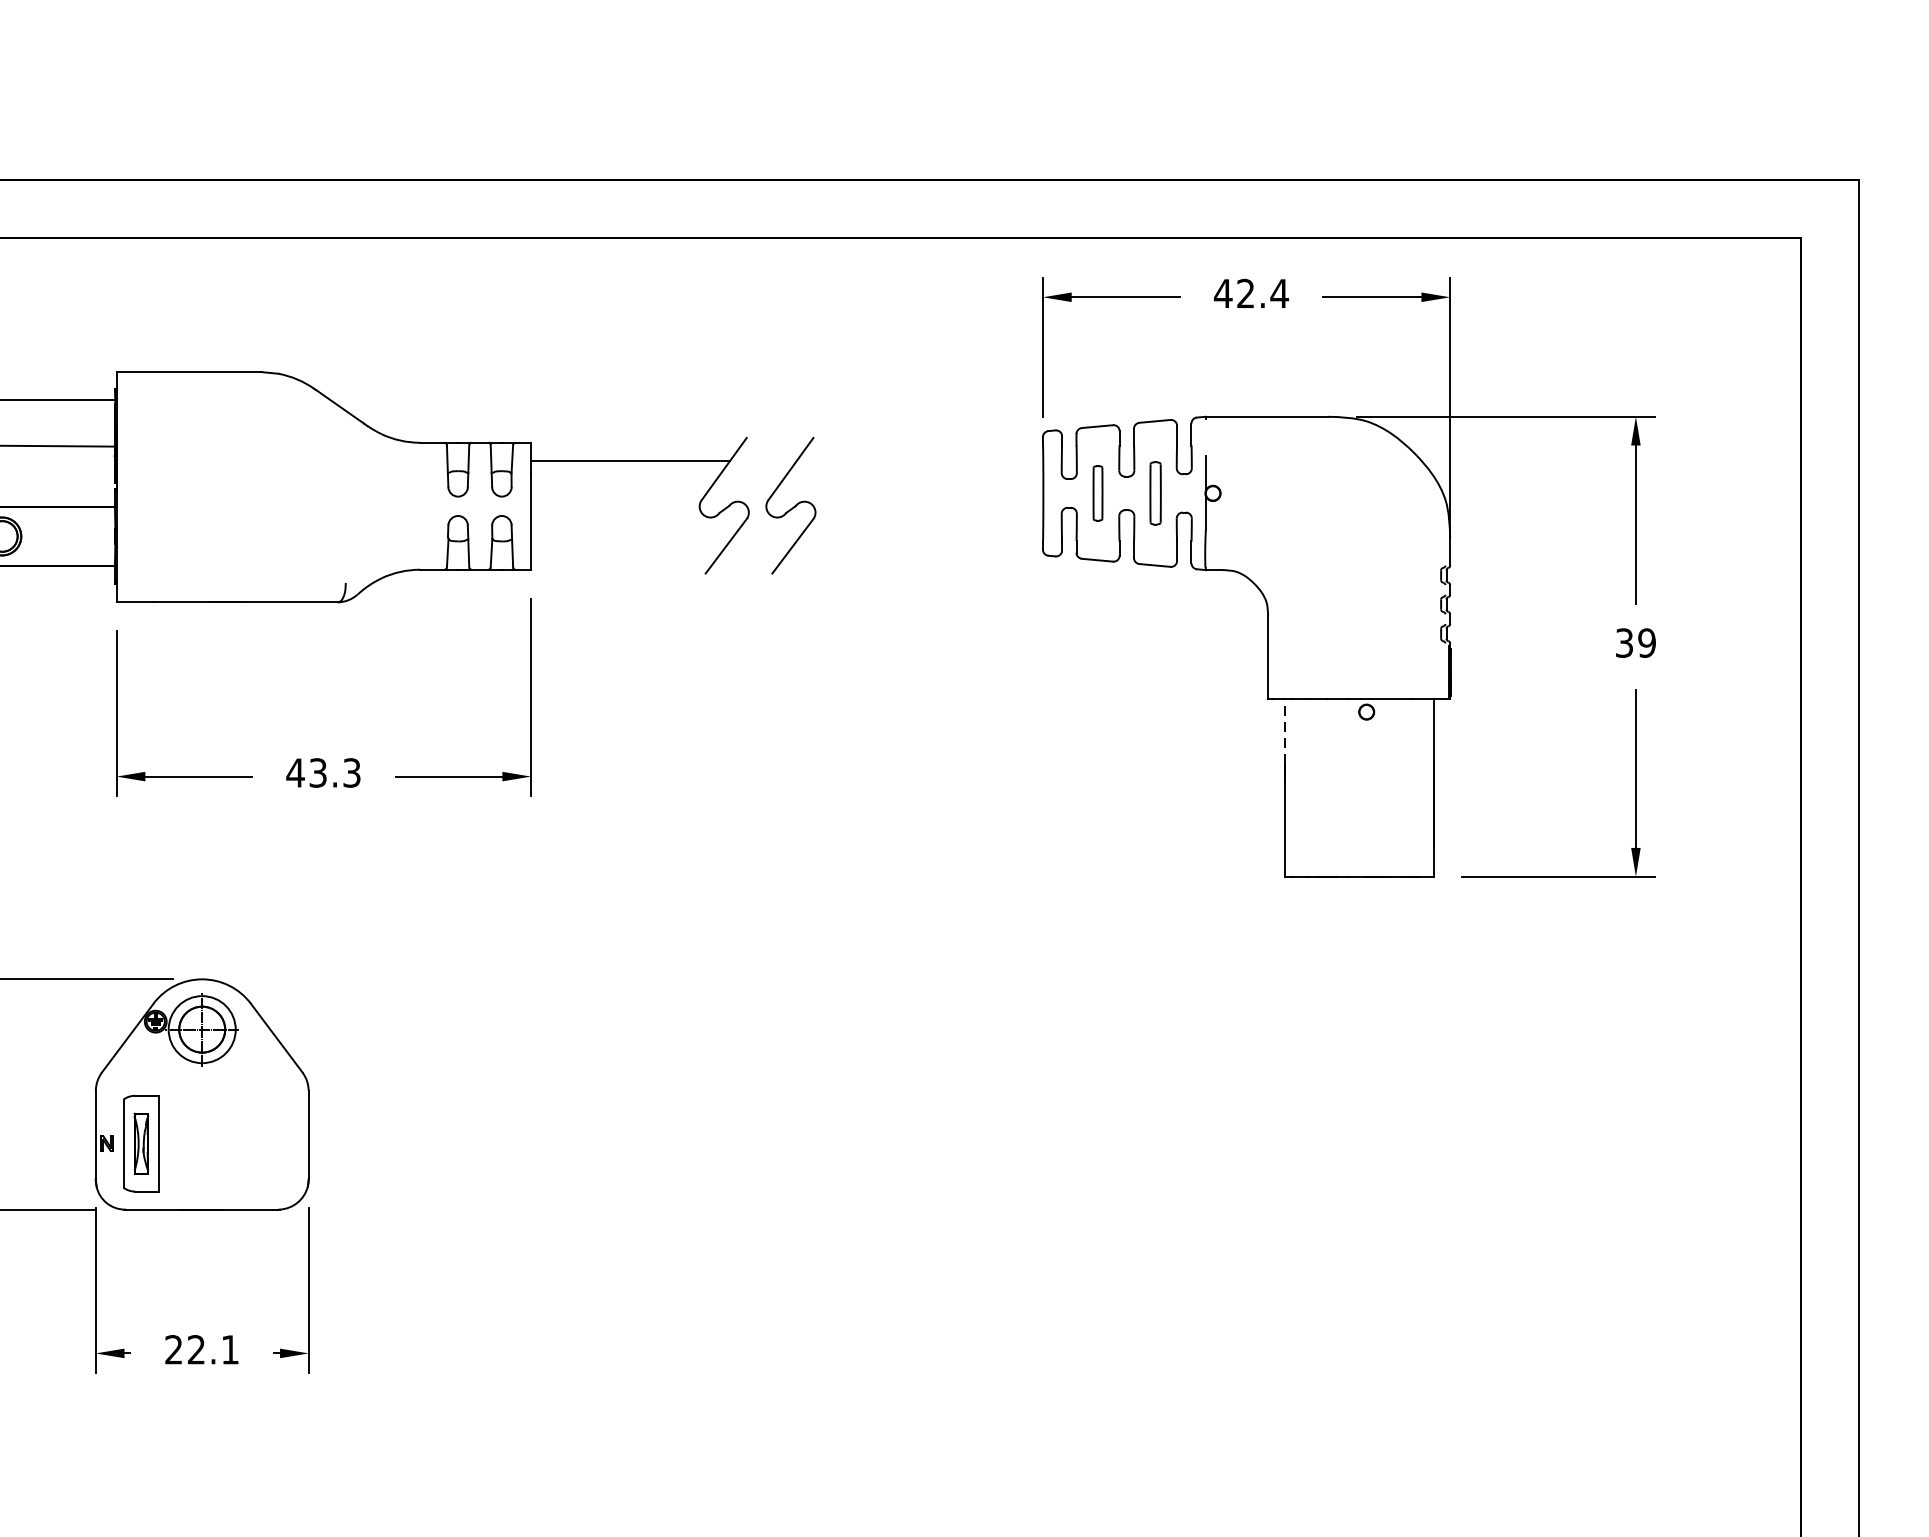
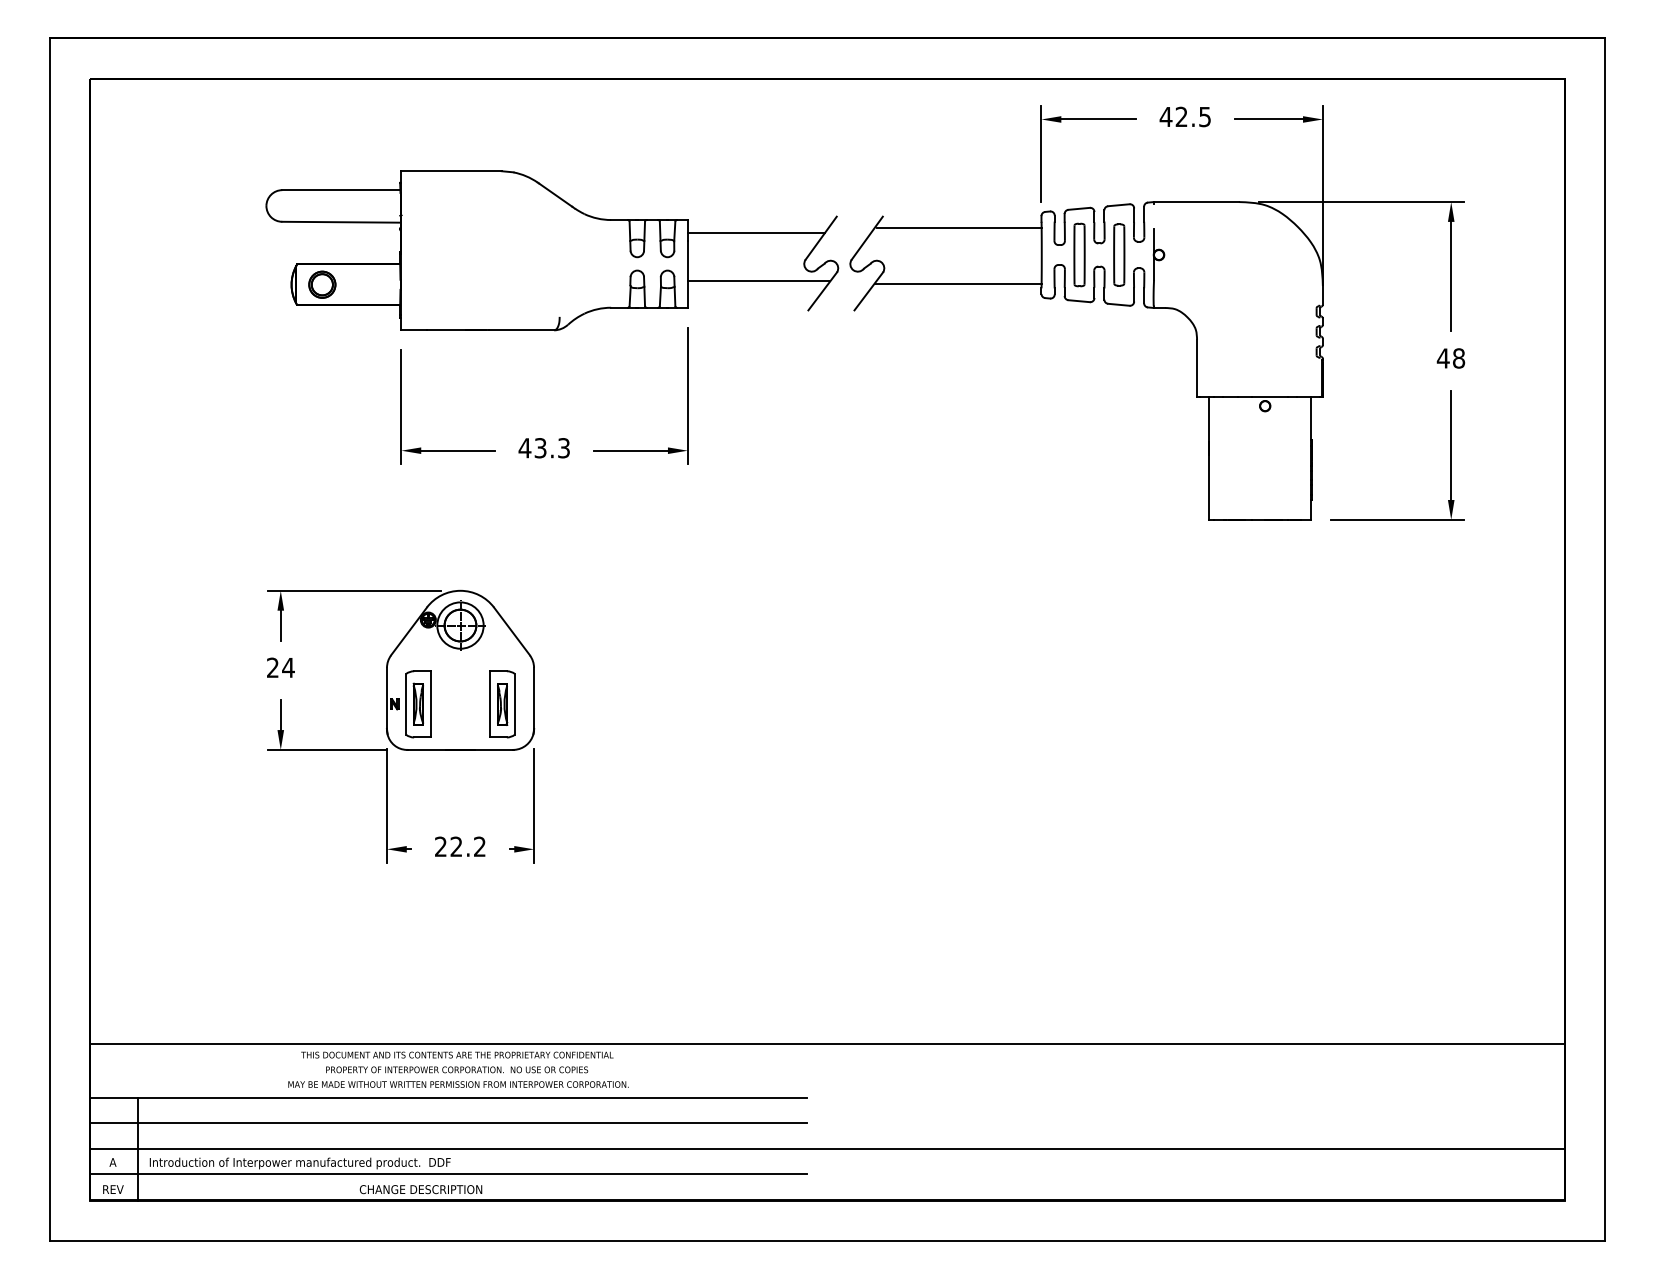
text: (1278, 294) -> (1204, 117), 42.4 -> 42.5
line: (922, 455) -> (958, 228), added
part: (1097, 492) -> (1079, 254), size x1.67
part: (1155, 492) -> (1119, 254), size x1.43
line: (633, 531) -> (758, 281), added
line: (921, 534) -> (957, 283), added
text: (1634, 643) -> (1450, 358), 39 -> 48
line: (1284, 731) -> (1208, 419), dashed -> solid
part: (263, 1143) -> (502, 704), added
text: (229, 1349) -> (479, 846), 22.1 -> 22.2

